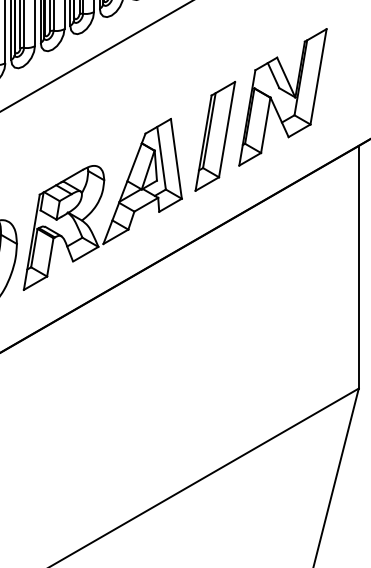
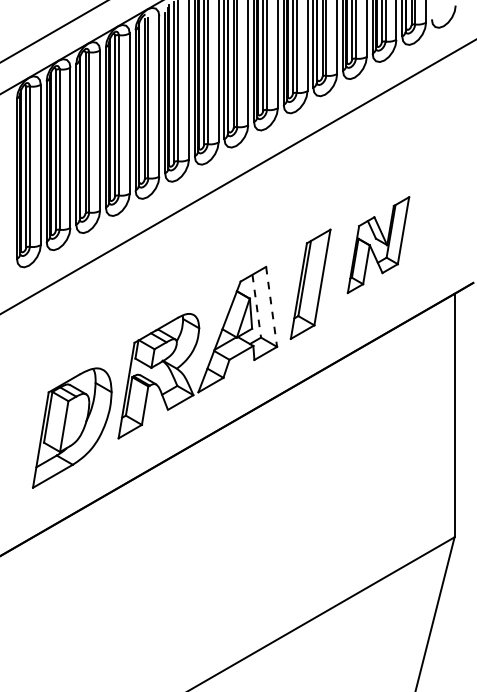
part: (282, 96) -> (378, 244), size x0.7
line: (161, 158) -> (256, 306), solid -> dashed
line: (176, 159) -> (271, 307), solid -> dashed

